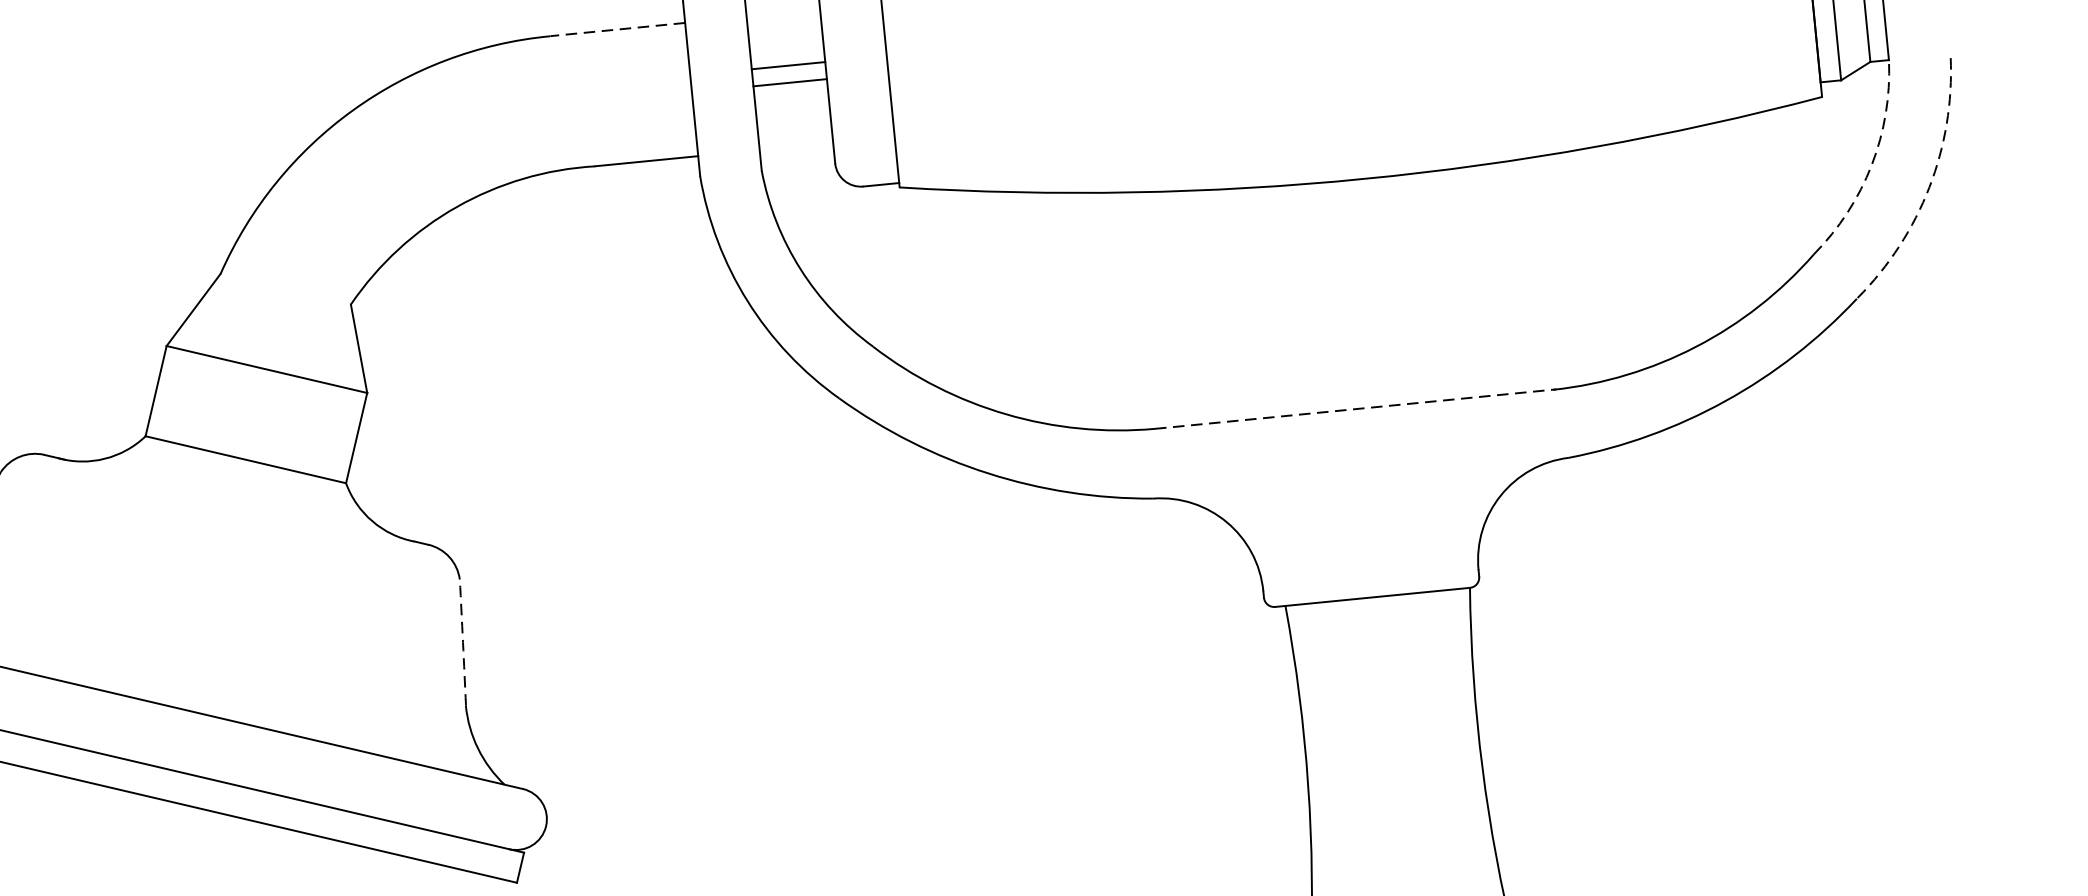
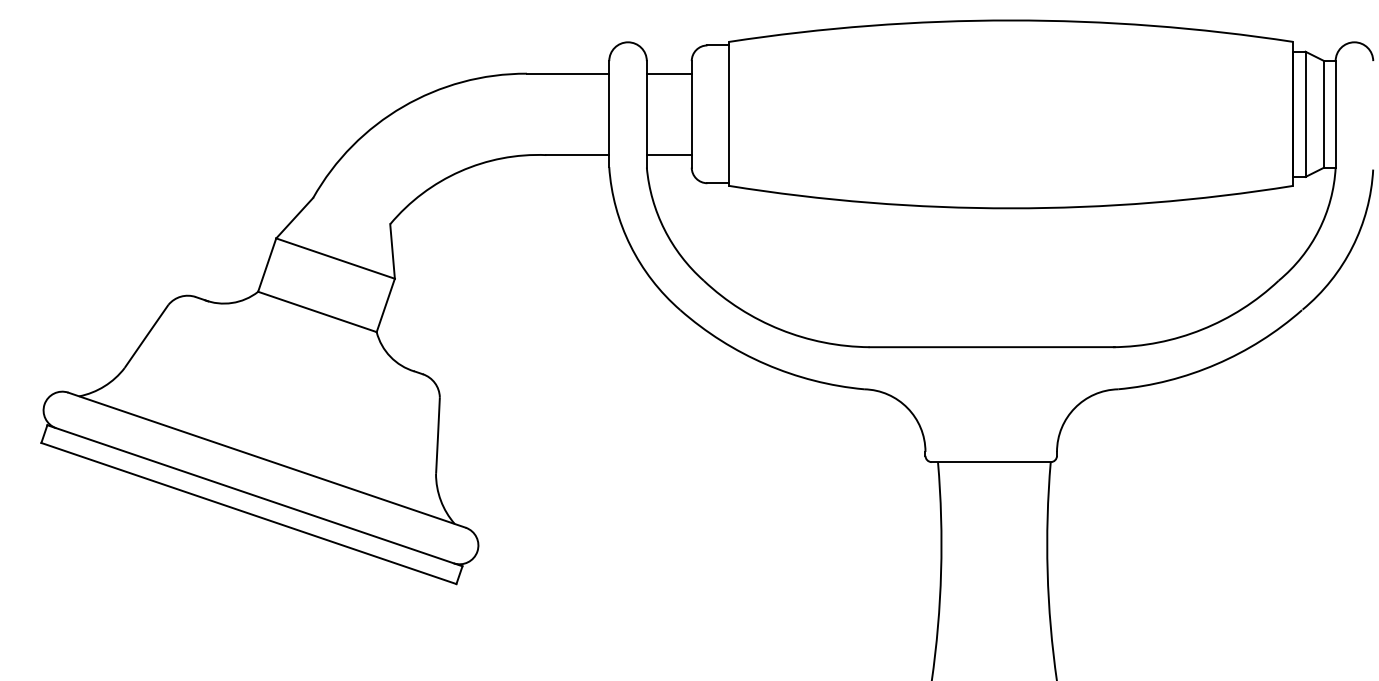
line: (616, 29) -> (567, 73), dashed -> solid
line: (787, 65) -> (668, 73), moved
line: (788, 83) -> (668, 155), moved
arc: (1872, 165) -> (1319, 230), dashed -> solid
arc: (1929, 188) -> (1352, 247), dashed -> solid
line: (1356, 409) -> (992, 347), dashed -> solid
arc: (463, 642) -> (438, 435), dashed -> solid

